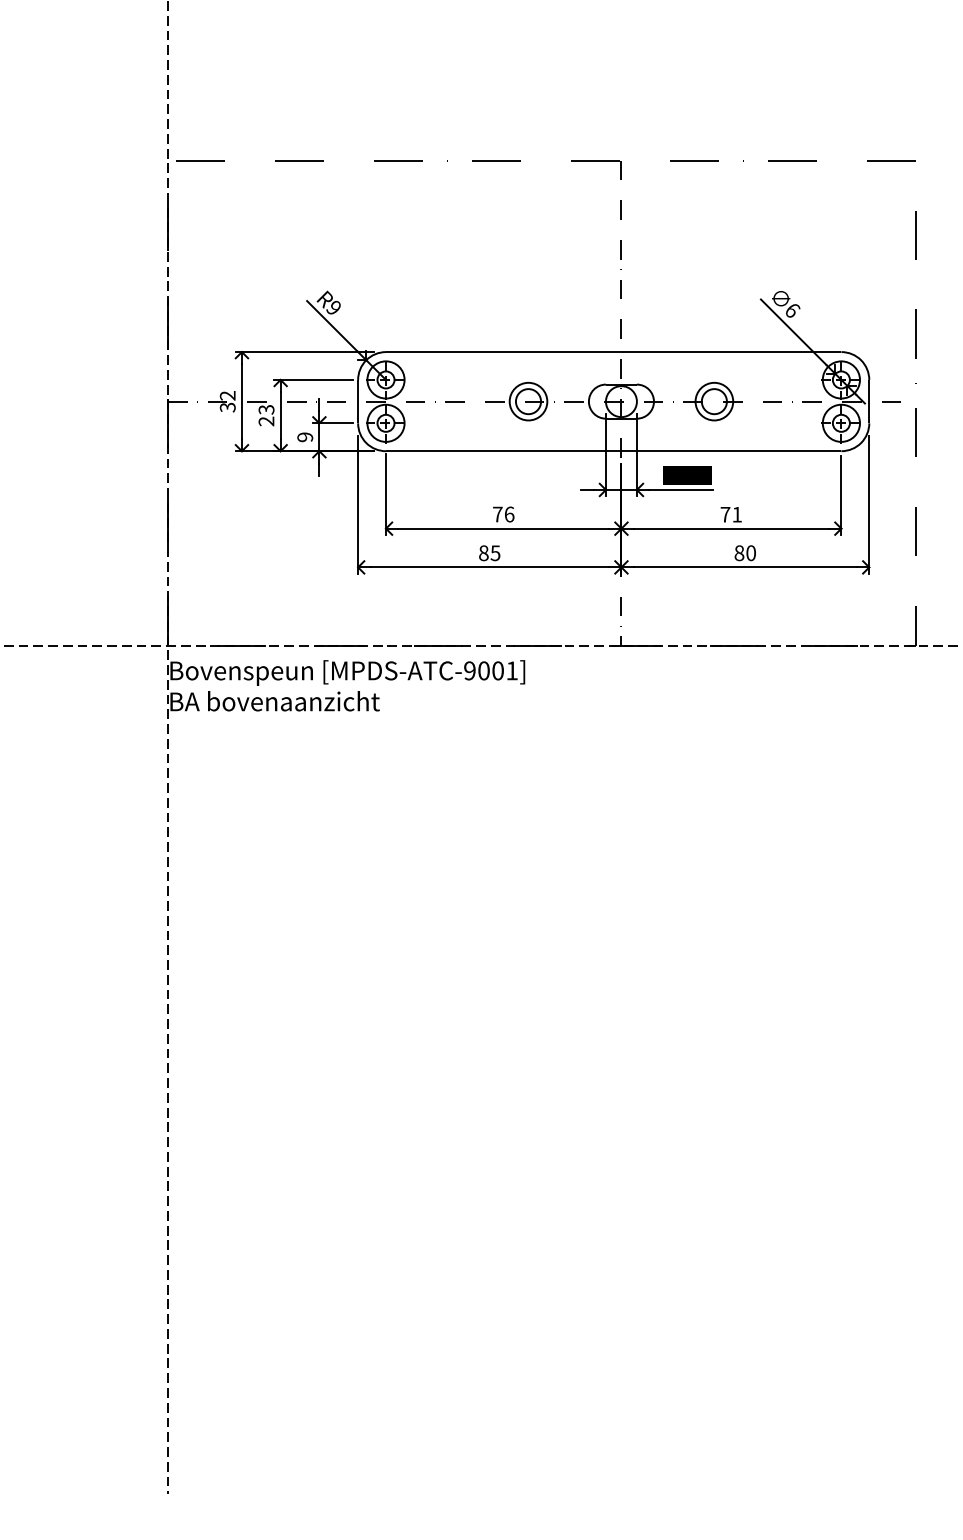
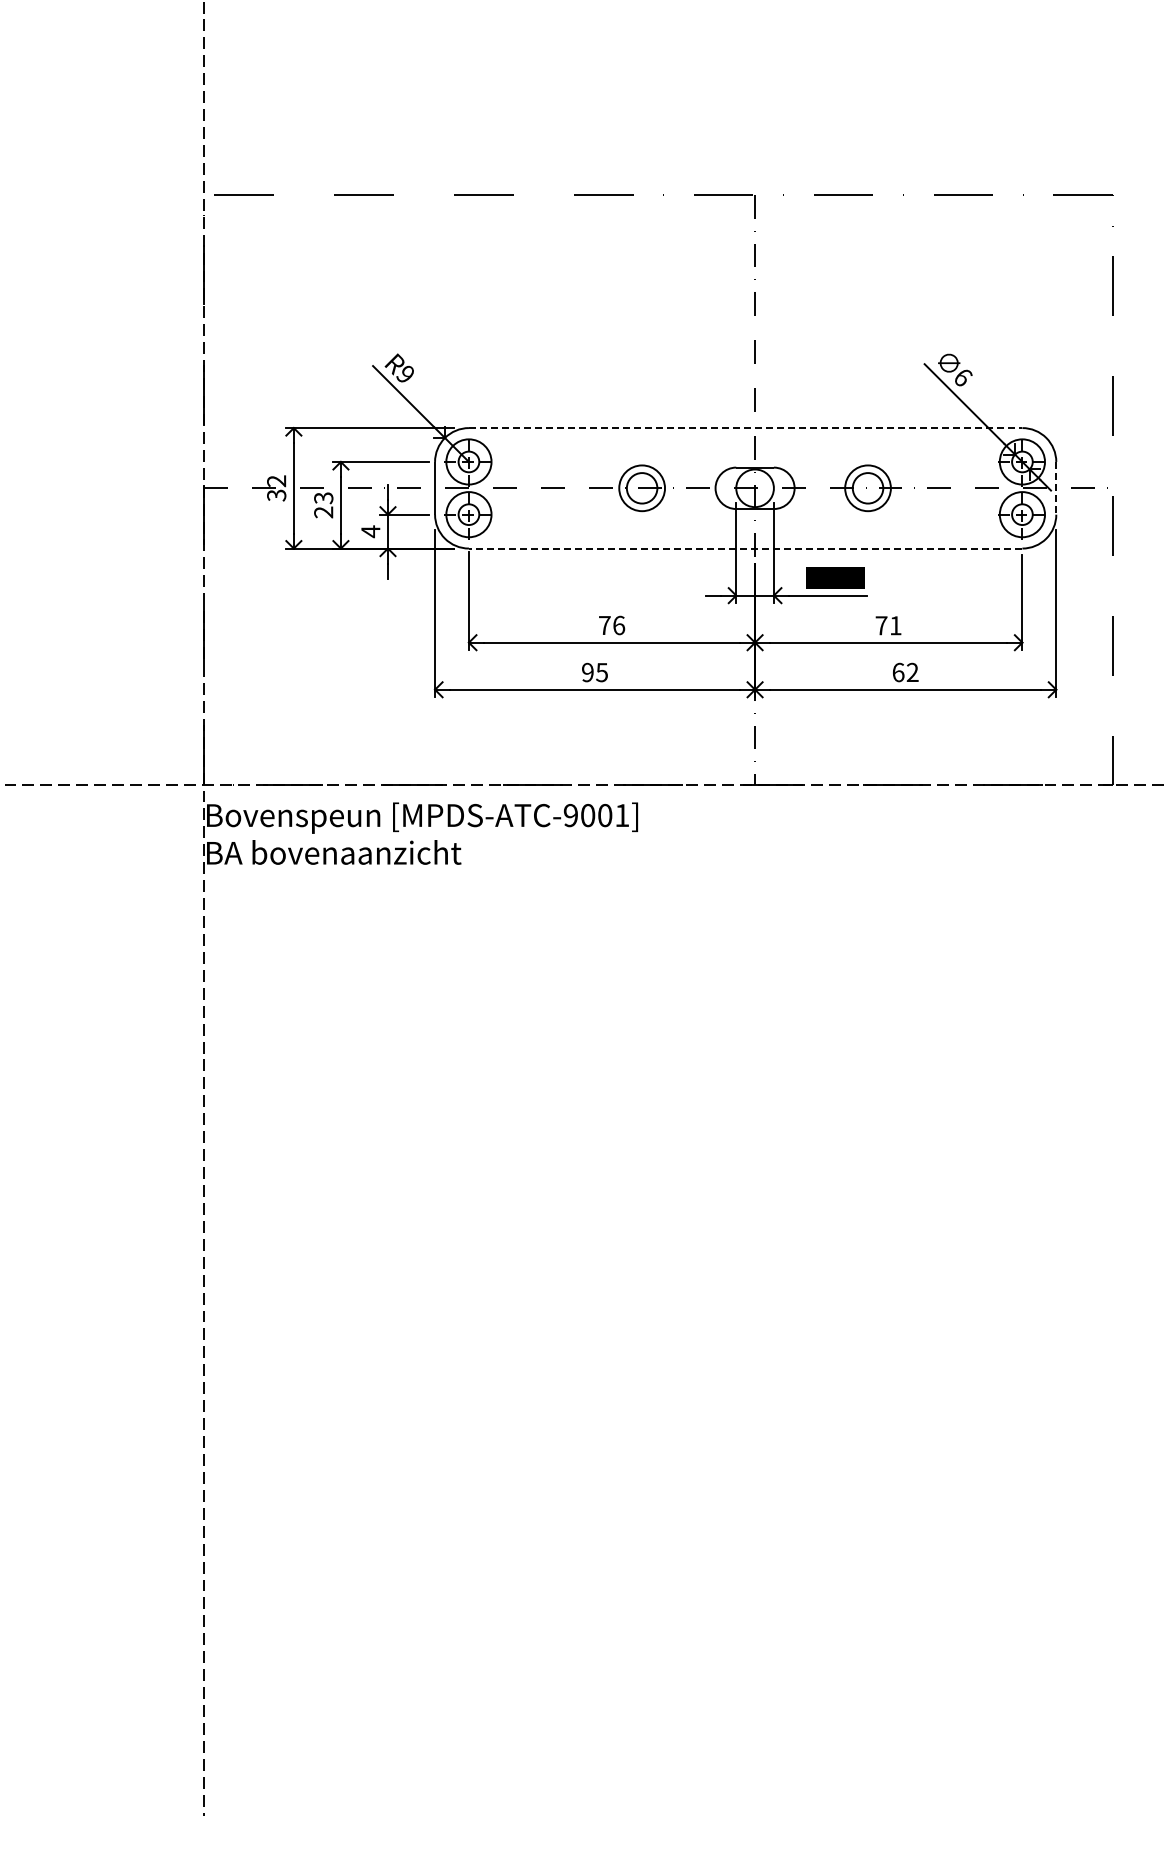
line: (613, 352) -> (745, 428), solid -> dashed
line: (869, 401) -> (1056, 488), solid -> dashed
text: (305, 437) -> (370, 531), 9 -> 4
line: (613, 451) -> (745, 548), solid -> dashed
text: (483, 553) -> (587, 672), 85 -> 95
text: (745, 553) -> (905, 672), 80 -> 62

